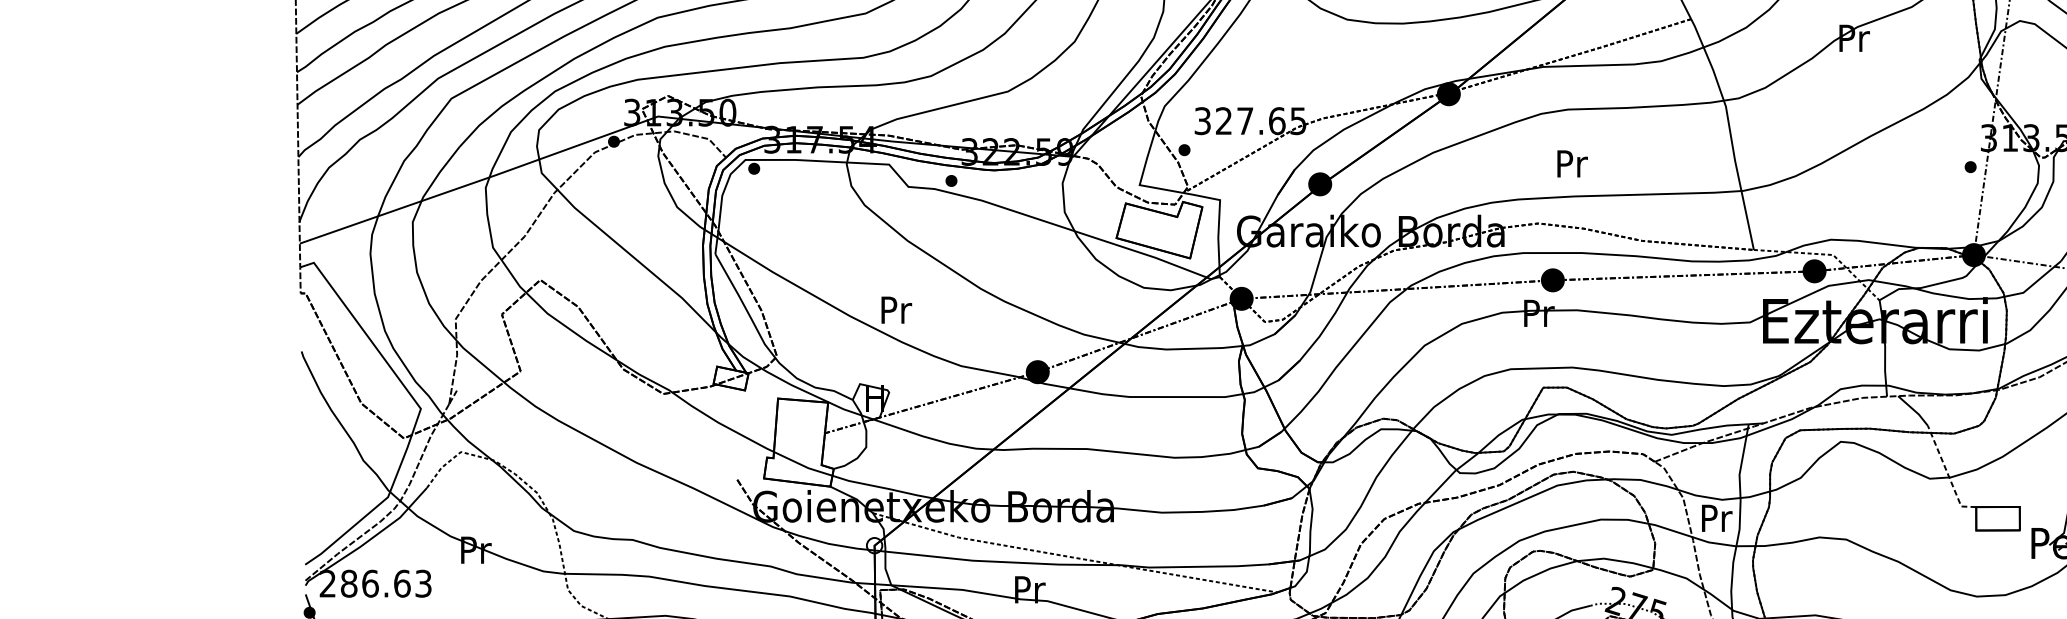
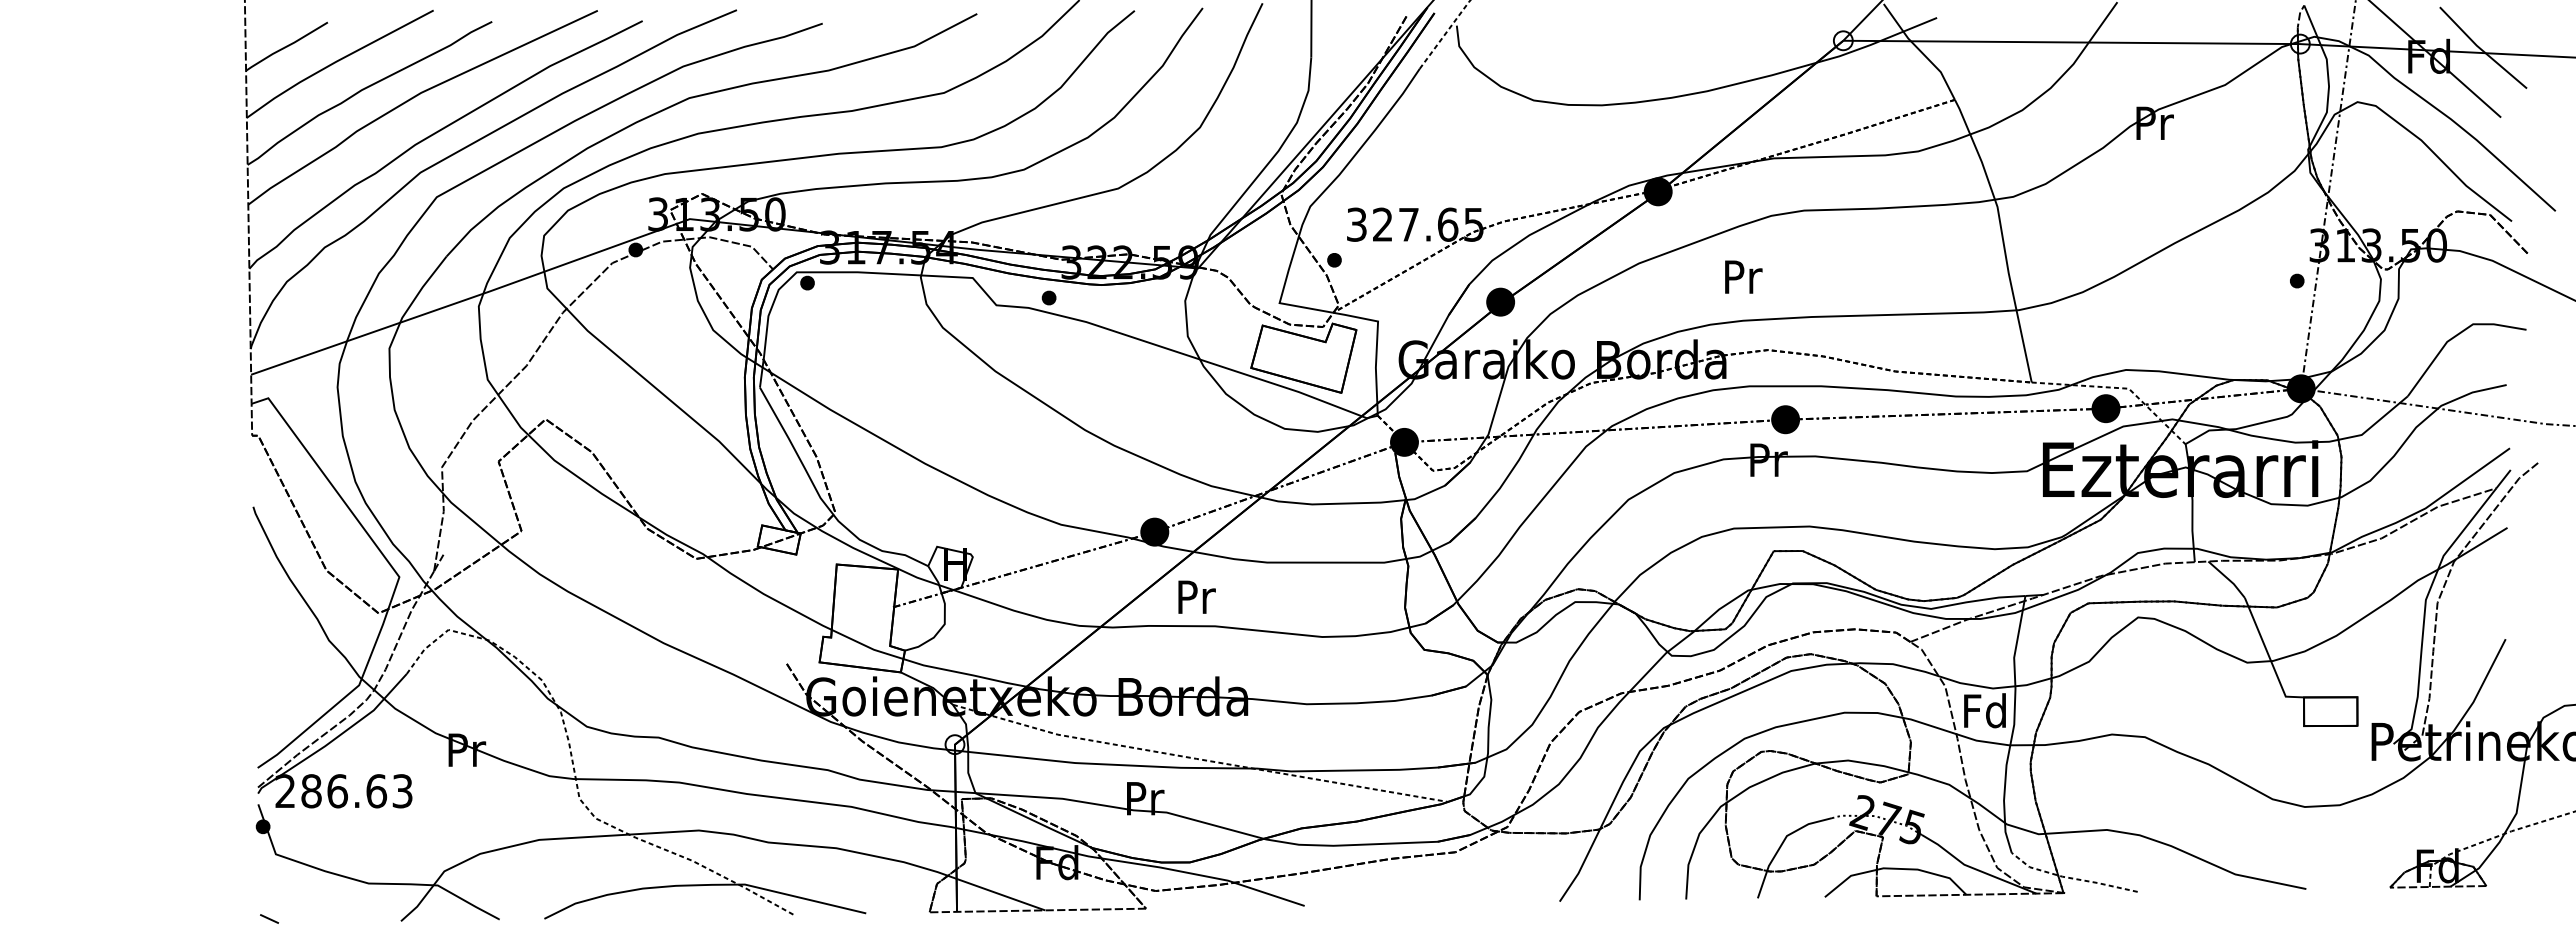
text: (1572, 163) -> (1743, 276), moved
text: (896, 309) -> (1196, 596), moved
line: (1947, 473) -> (2268, 656), dashed -> solid
text: (1715, 517) -> (1984, 710), Pr -> Fd

